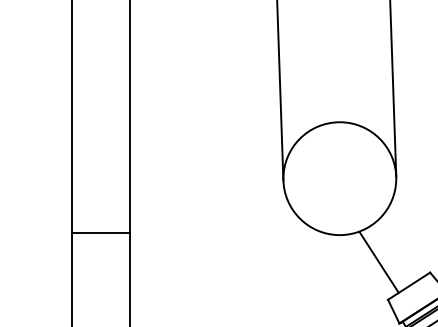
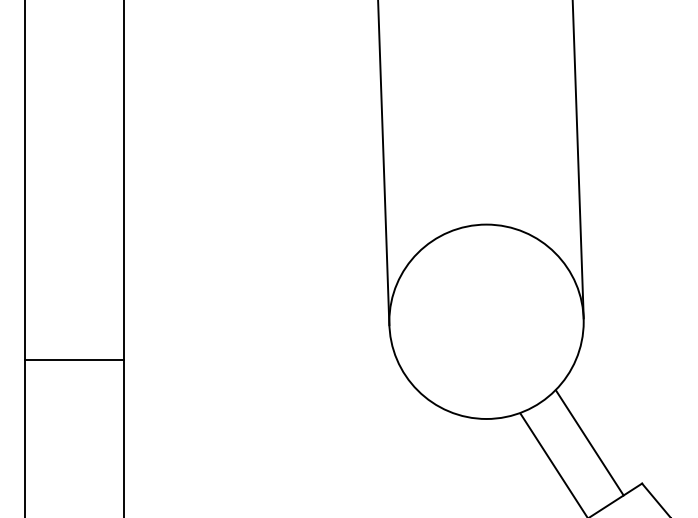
line: (100, 232) -> (74, 359), moved
line: (399, 248) -> (589, 442), added

